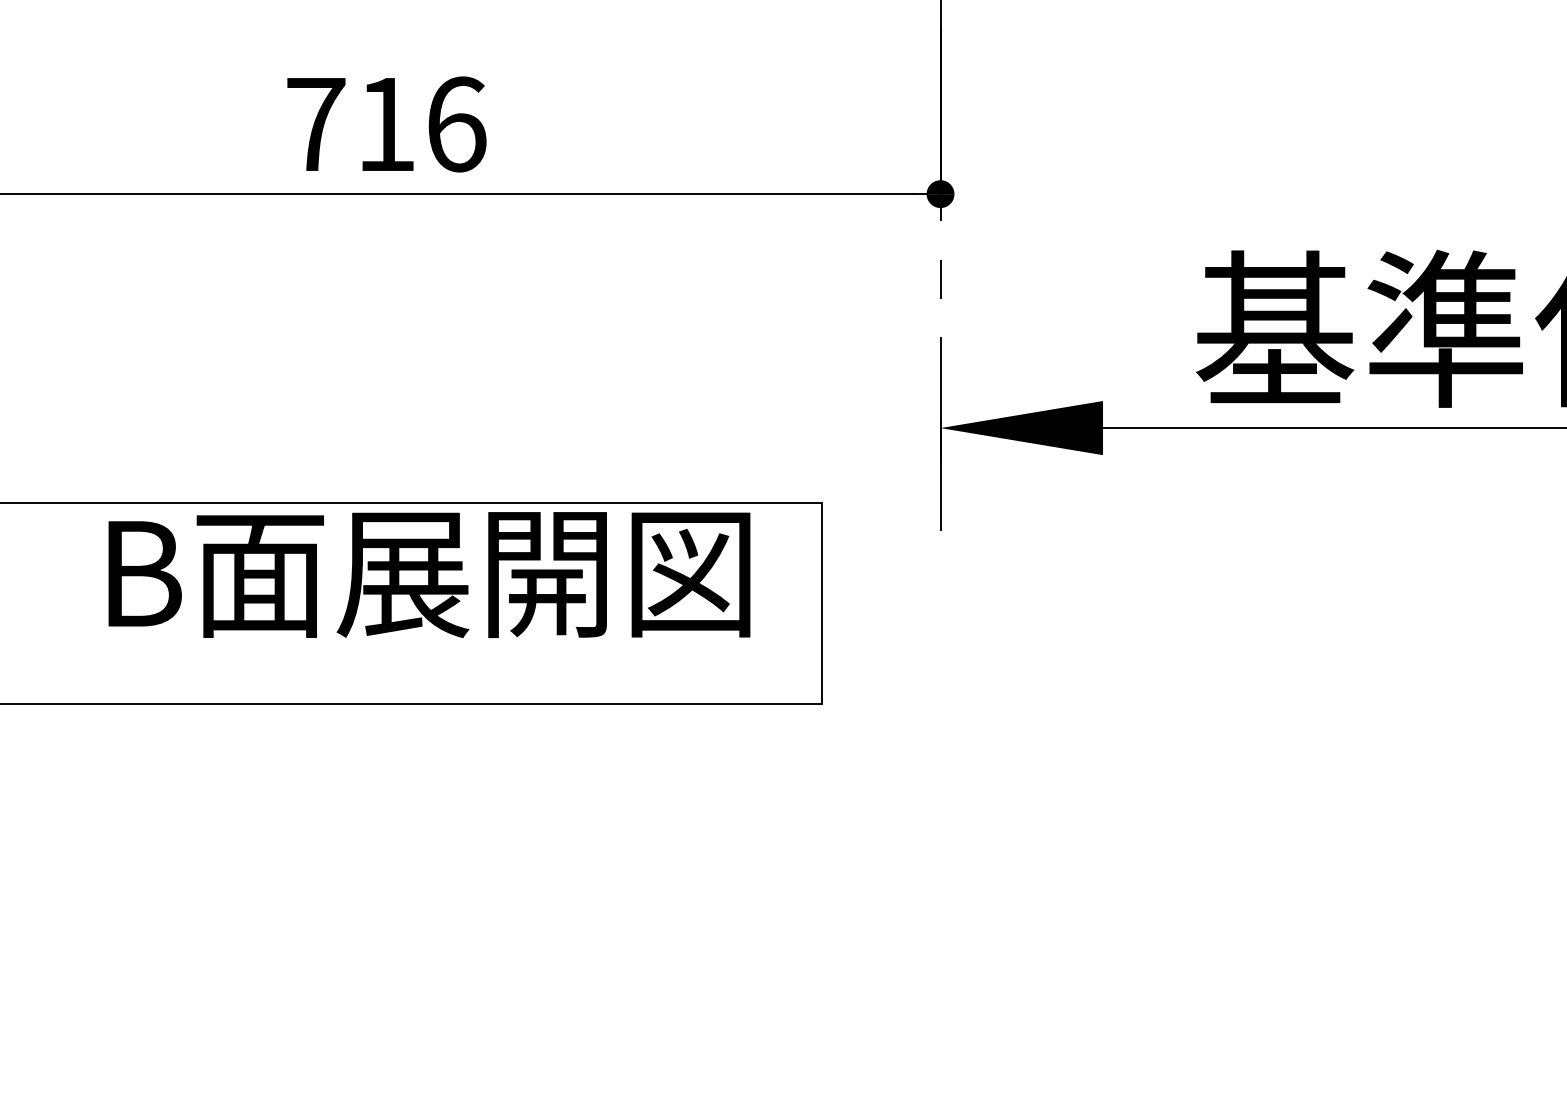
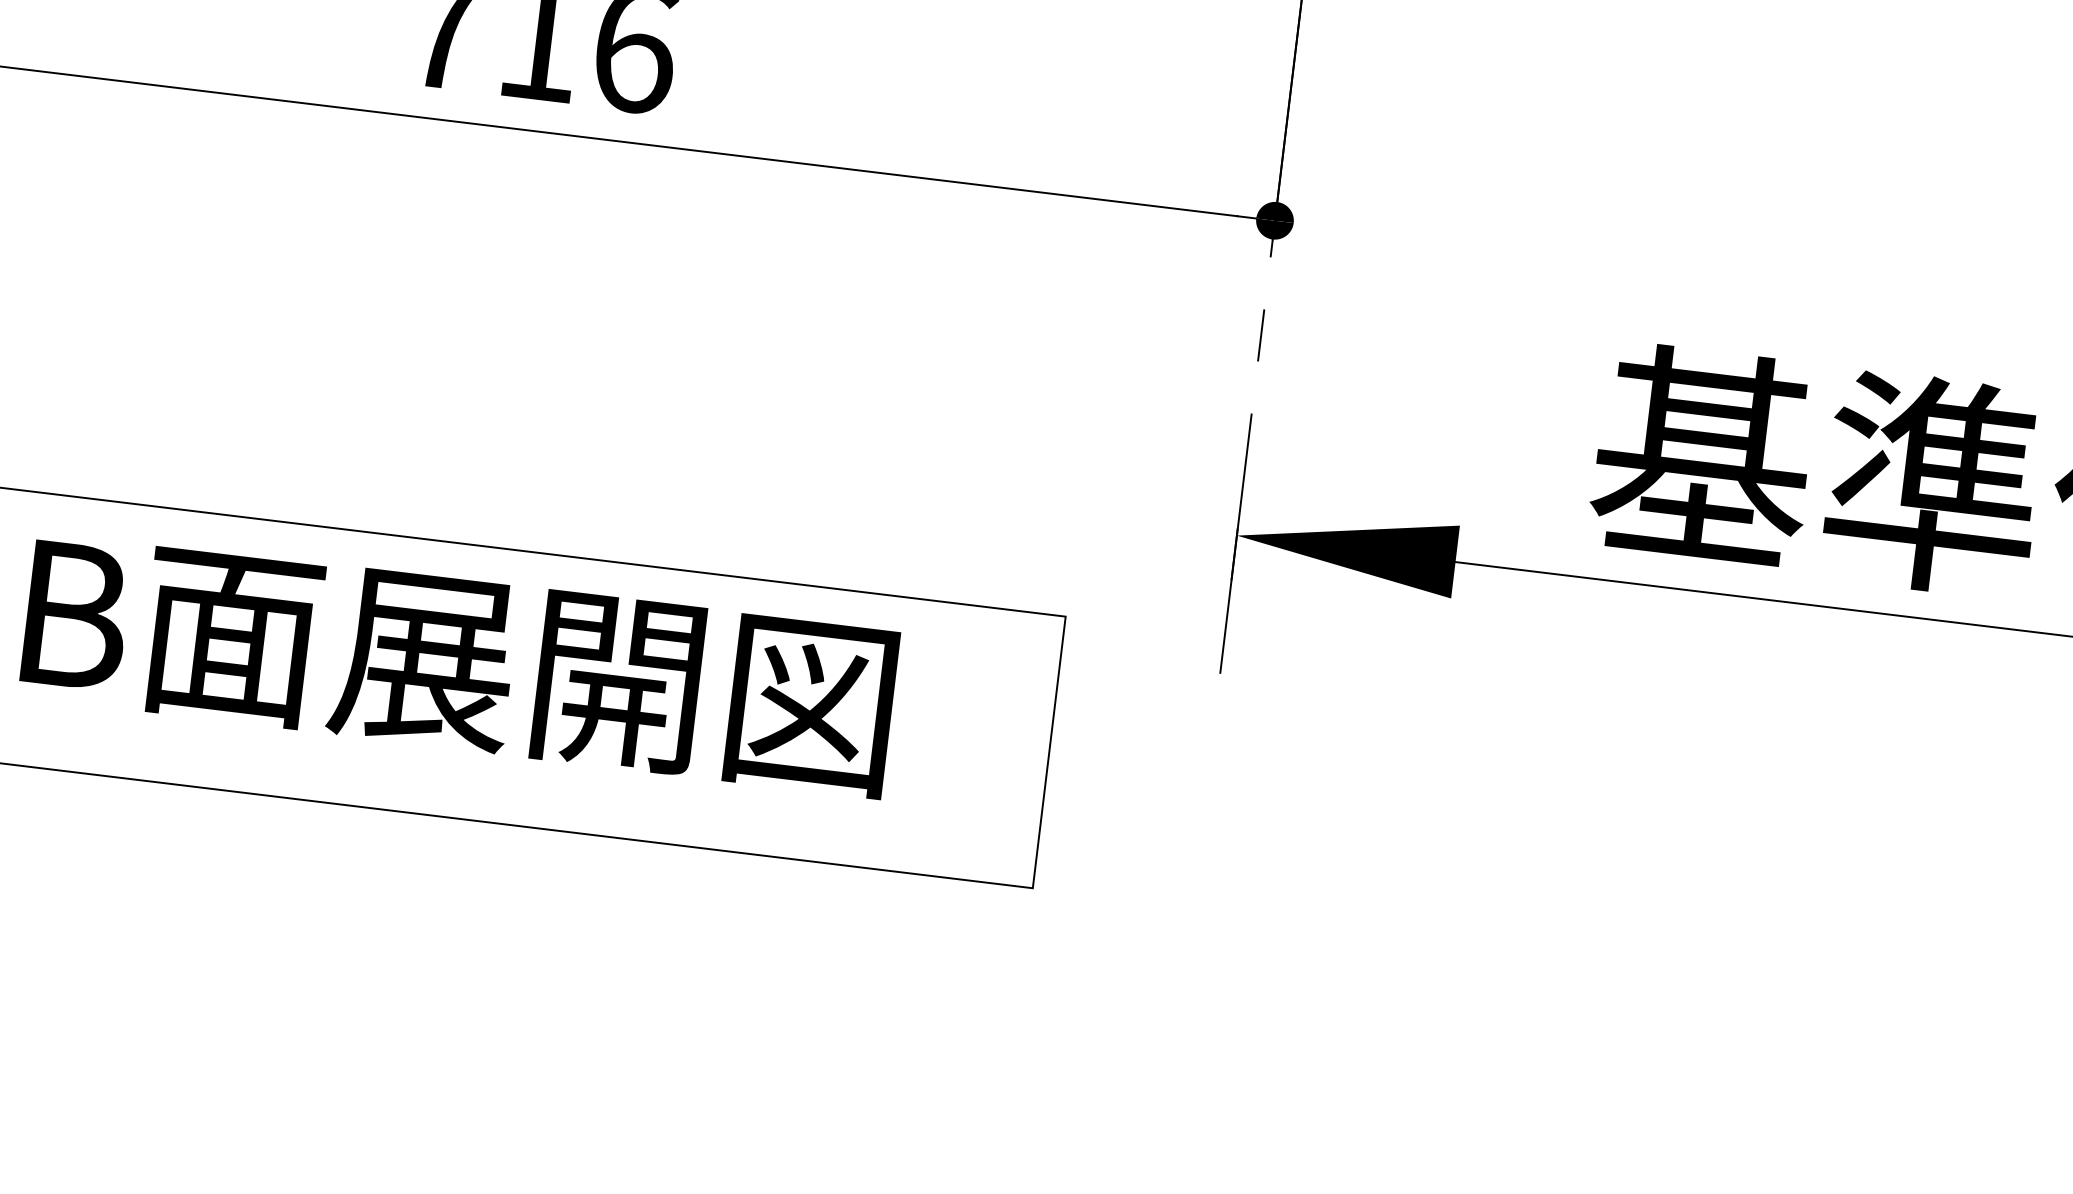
text: (429, 574) -> (459, 663), moved

